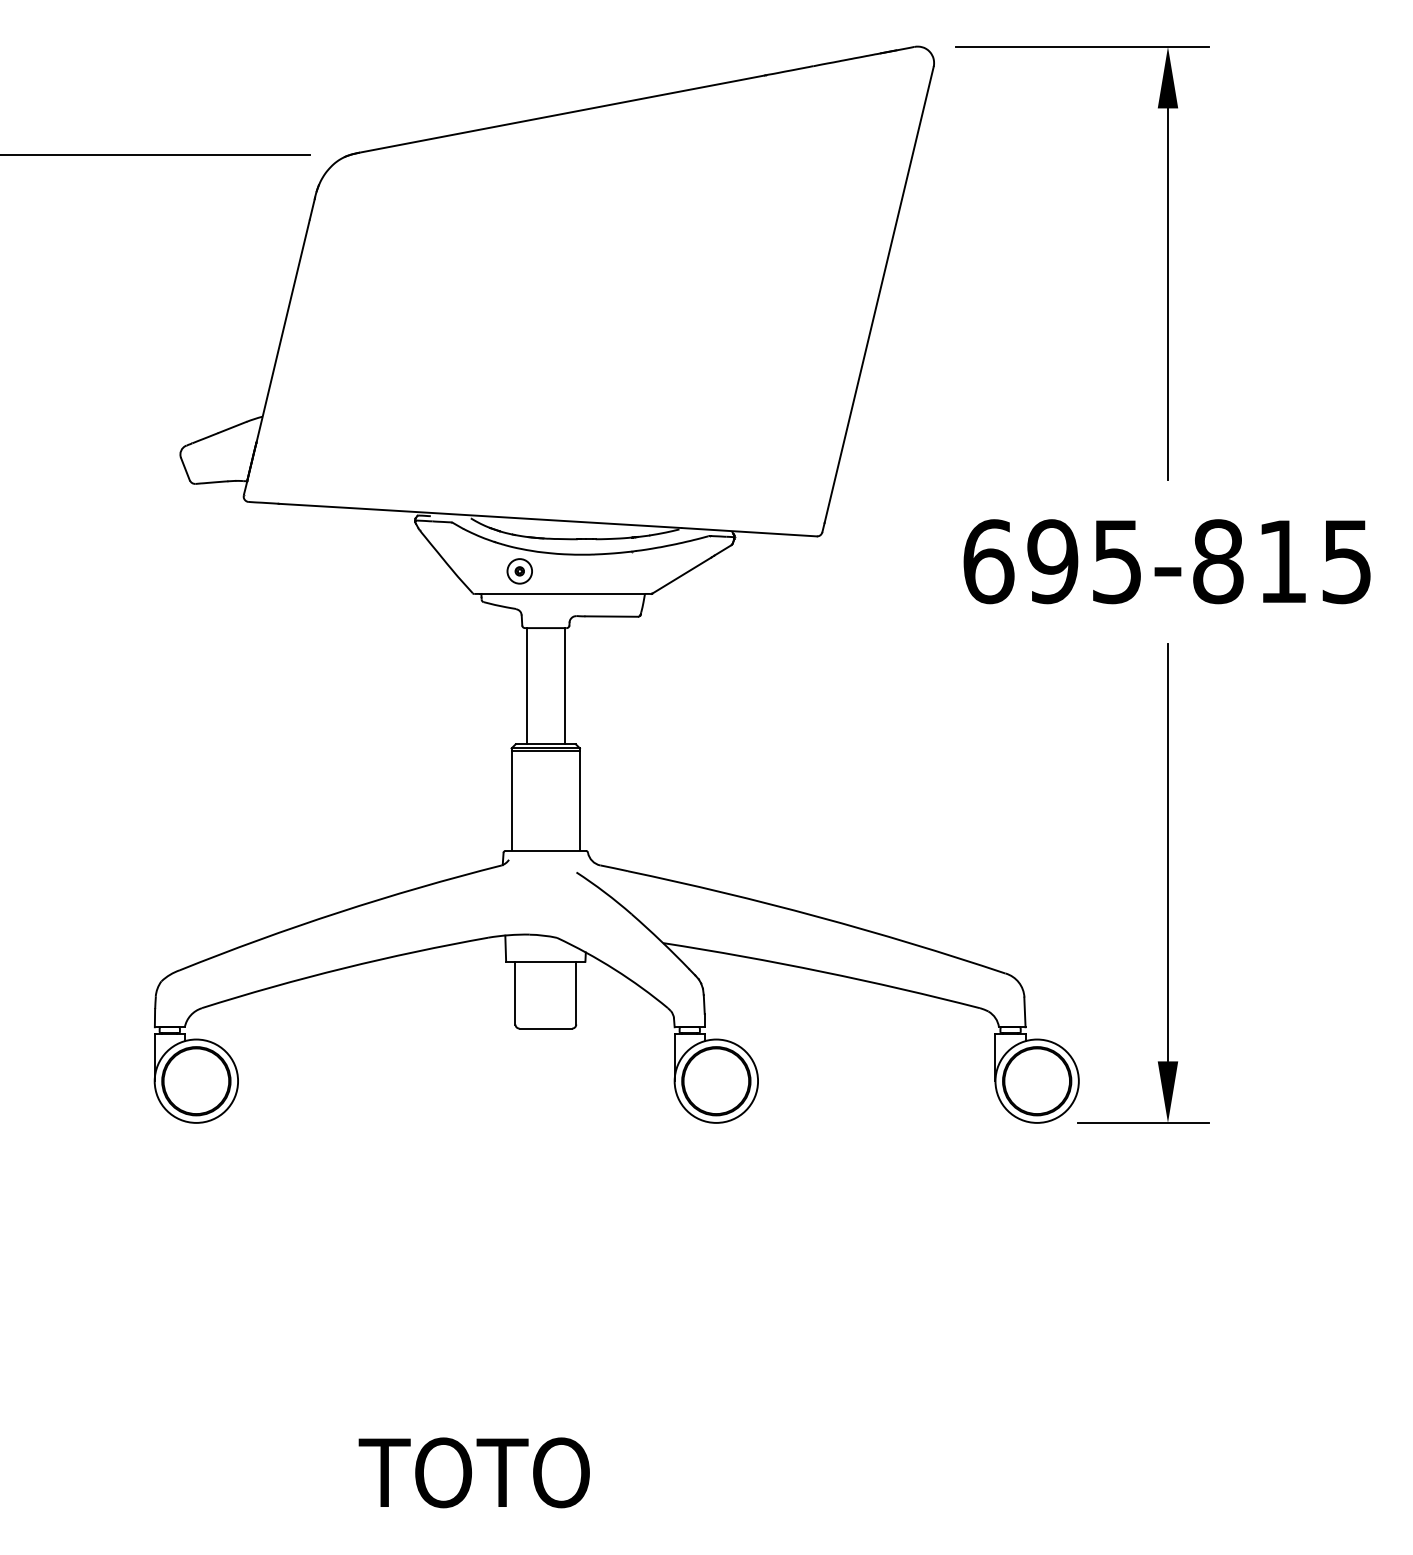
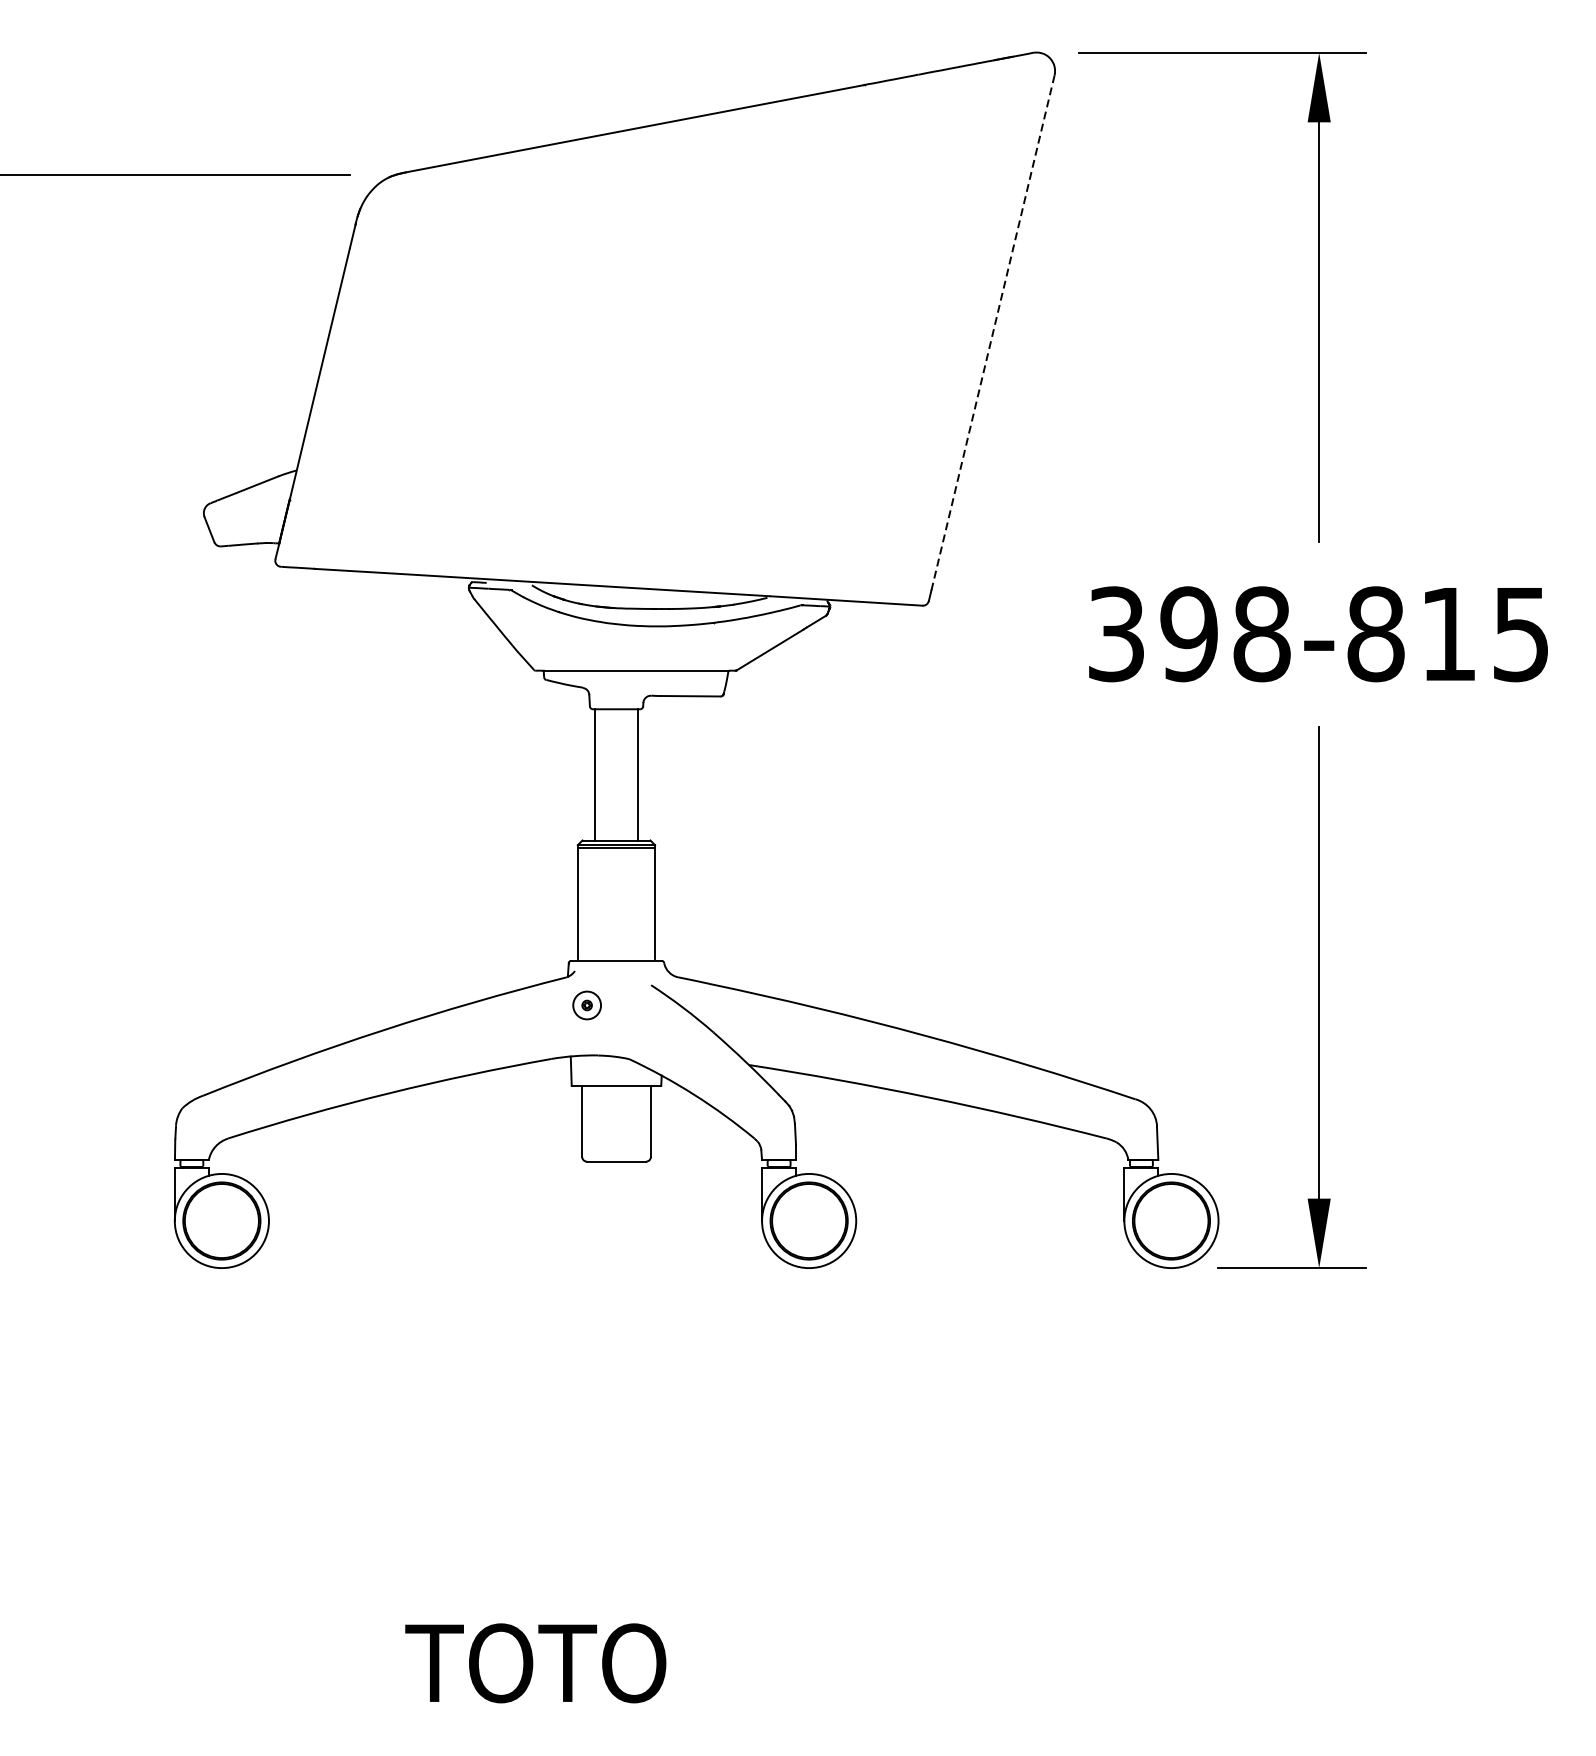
line: (879, 295) -> (993, 333), solid -> dashed
text: (1052, 561) -> (1188, 634), 695-815 -> 398-815
part: (519, 571) -> (586, 1005), moved

